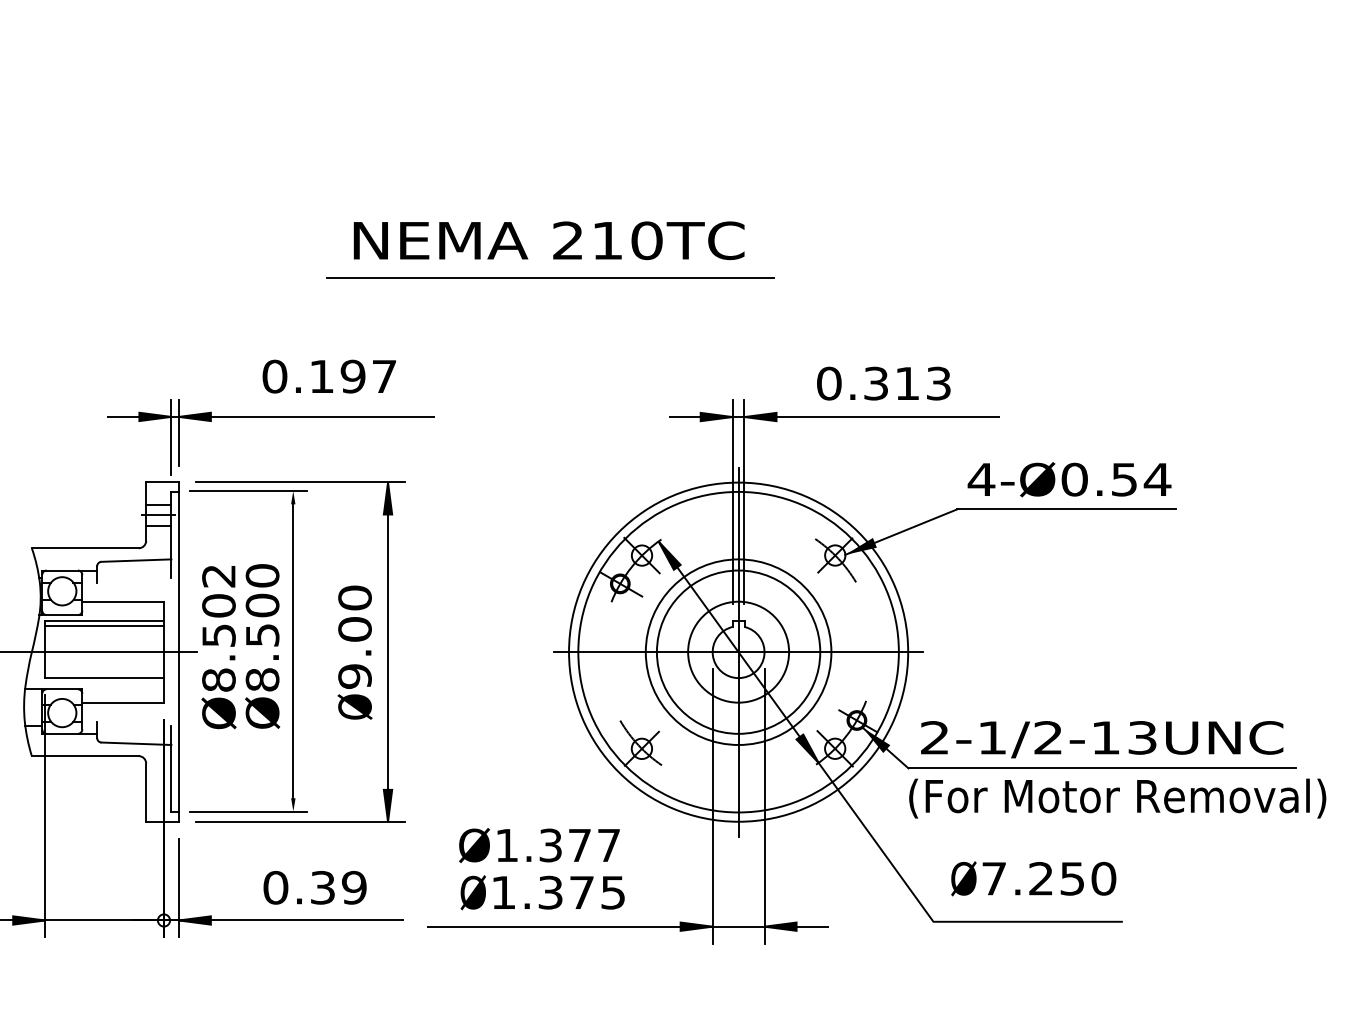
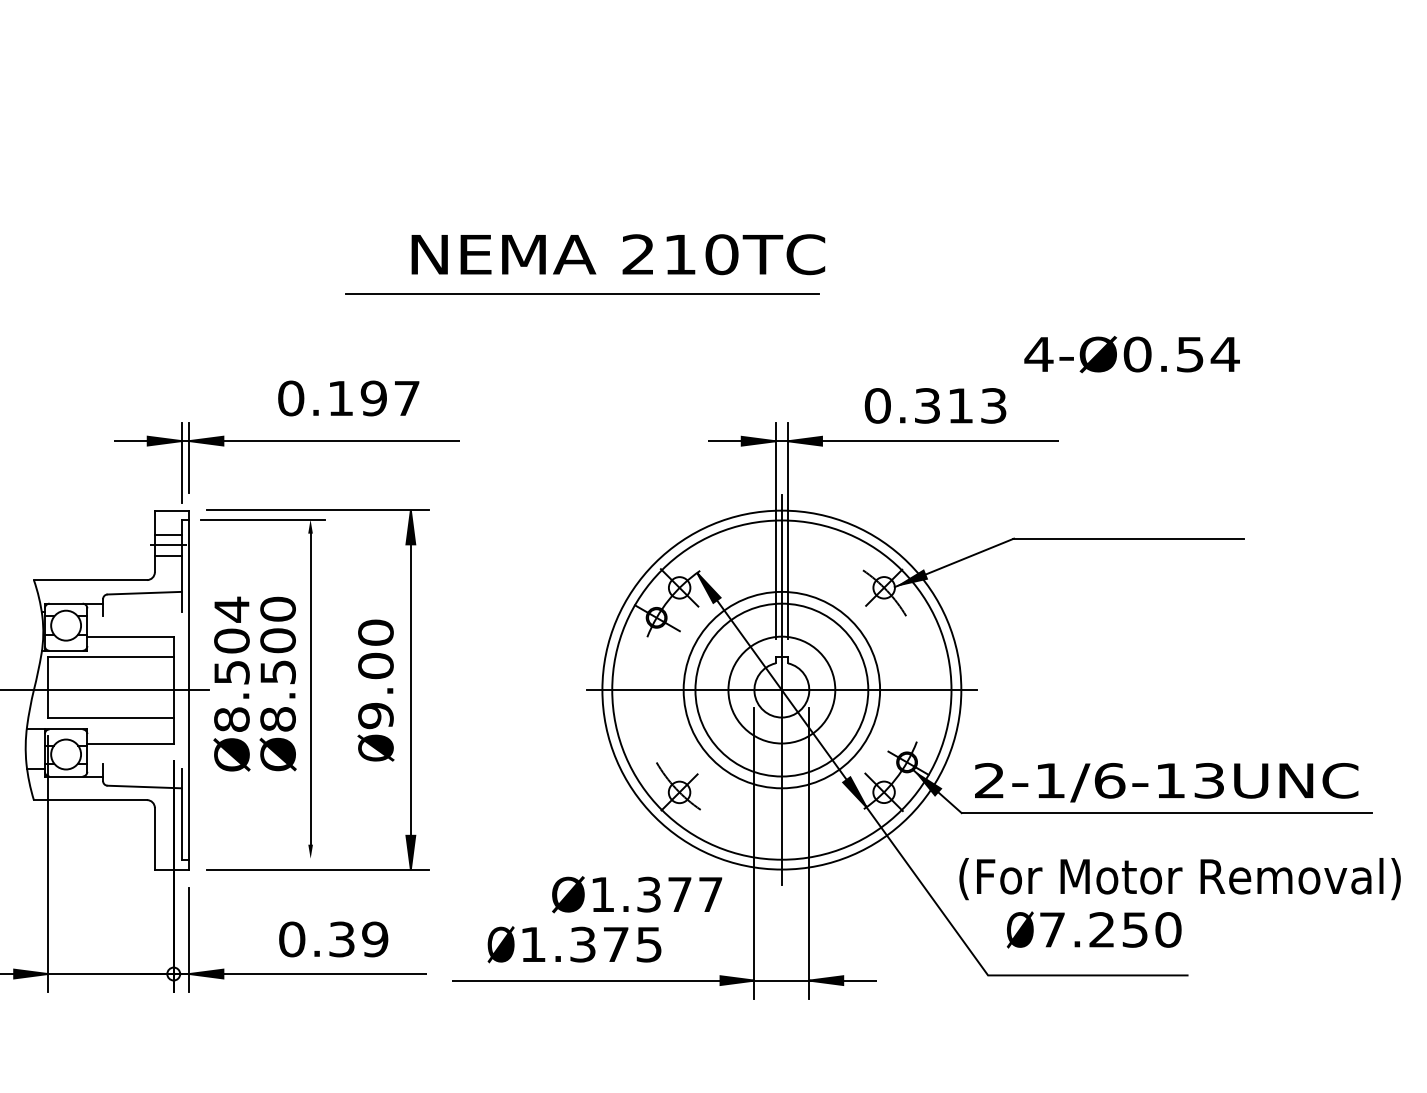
text: (549, 240) -> (618, 254), moved
text: (1068, 479) -> (1131, 354), moved
text: (218, 576) -> (231, 609), Ø8.502 -> Ø8.504
line: (104, 626) -> (110, 662), removed
text: (1048, 737) -> (1109, 780), 2-1/2-13UNC -> 2-1/6-13UNC
text: (1117, 799) -> (1179, 879), moved
line: (247, 811) -> (262, 858), removed
text: (539, 845) -> (637, 894), moved

